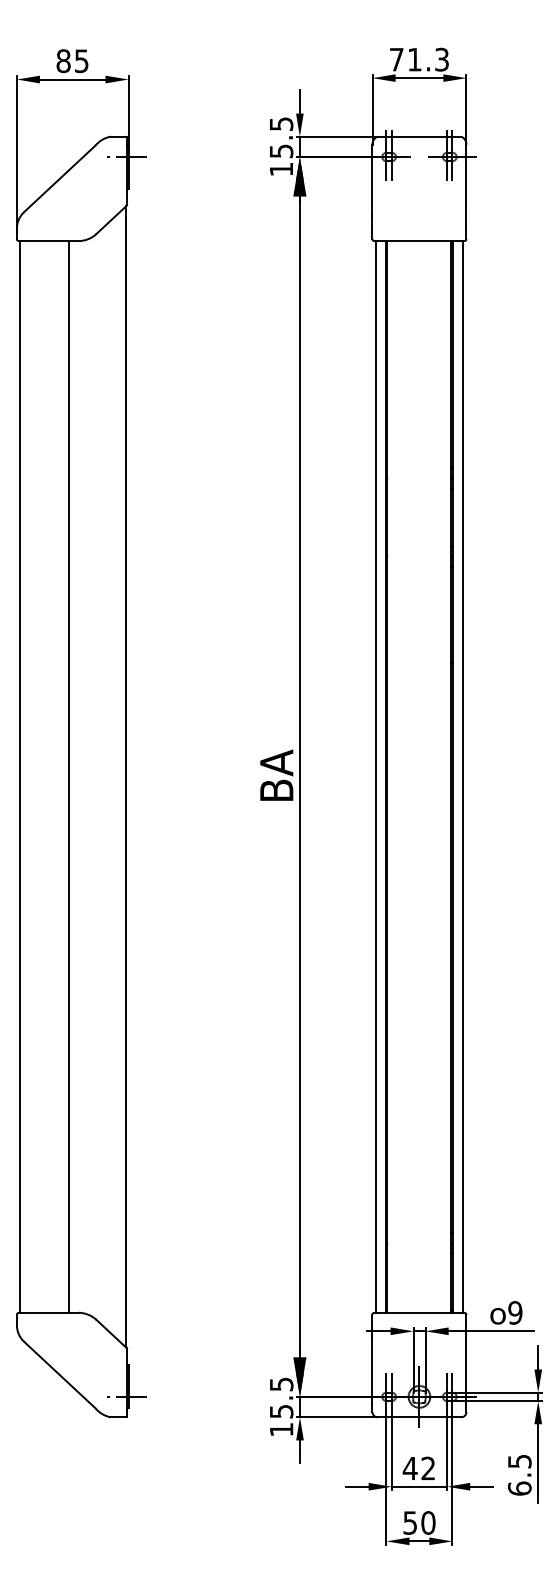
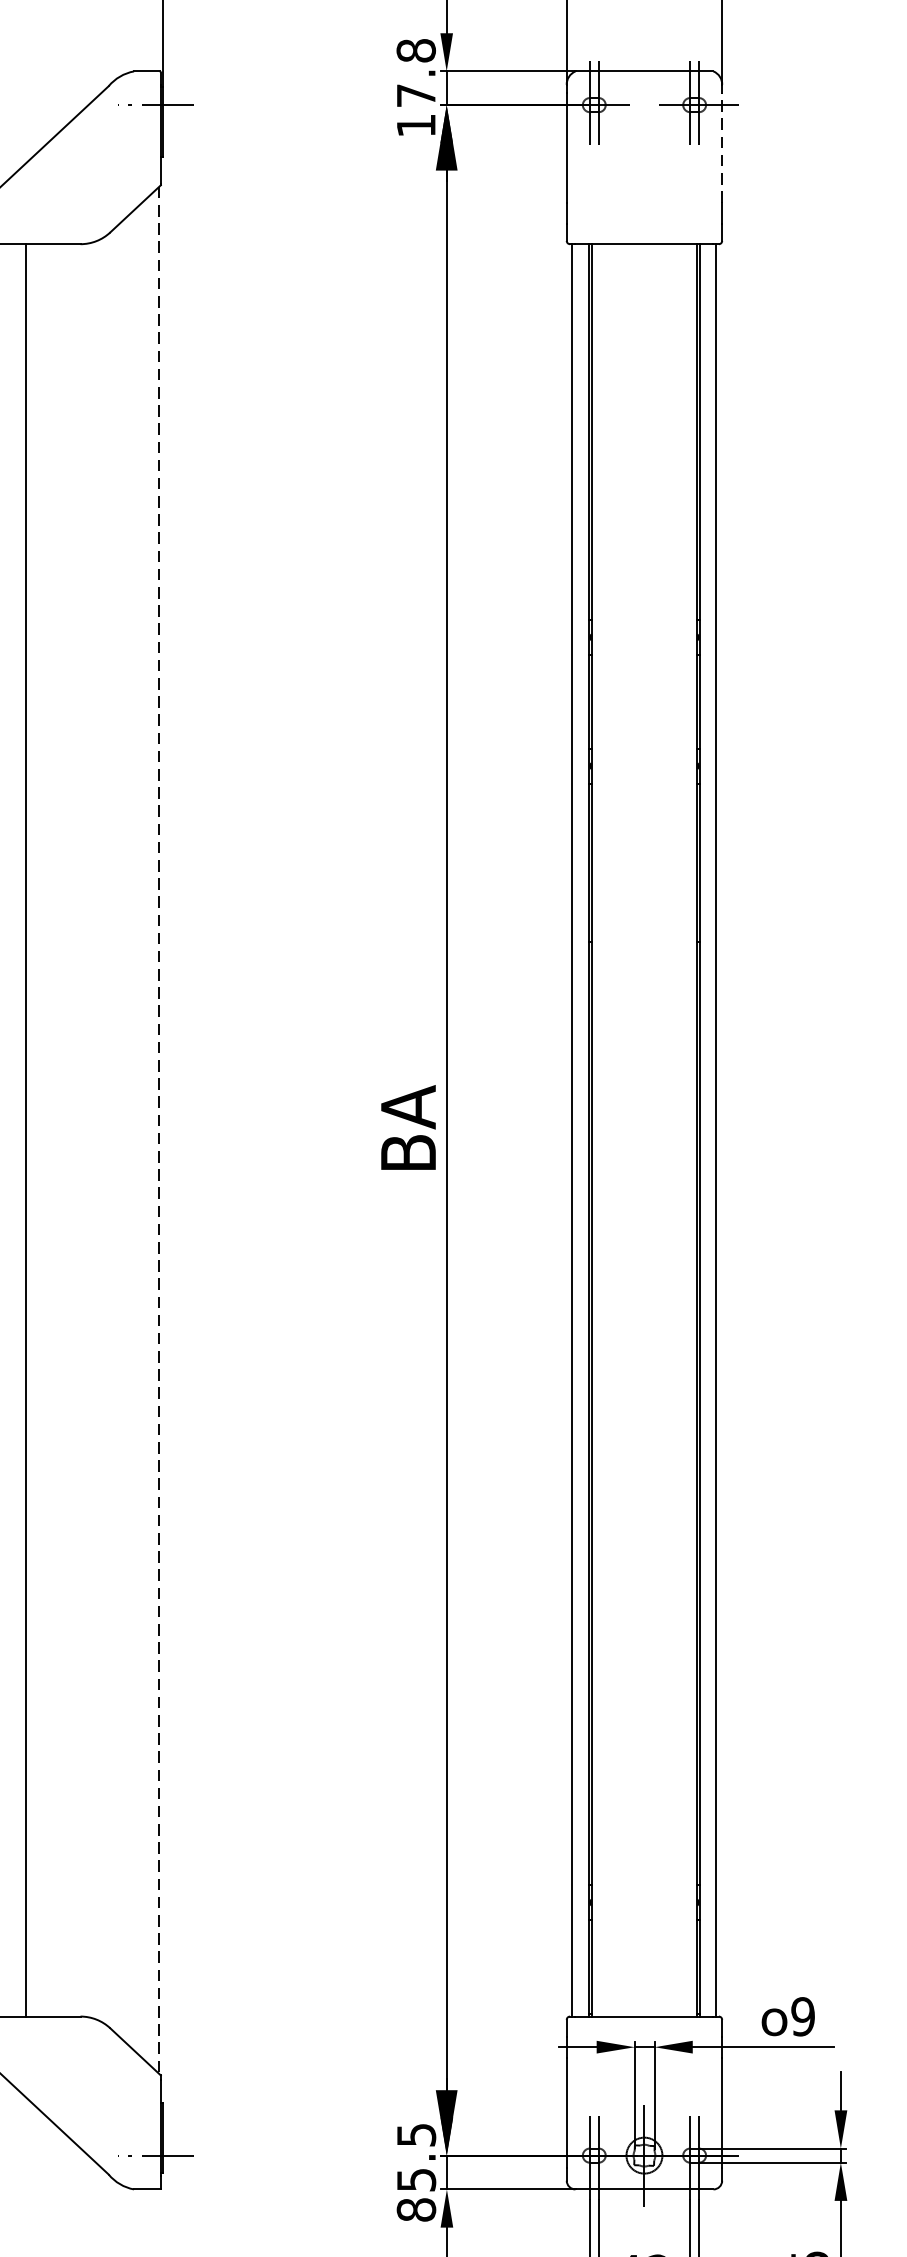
text: (281, 137) -> (416, 72), 15.5 -> 17.8
line: (466, 182) -> (722, 147), solid -> dashed
line: (69, 776) -> (26, 1129), moved
line: (126, 776) -> (159, 1129), solid -> dashed
text: (281, 1429) -> (416, 2209), 15.5 -> 85.5

